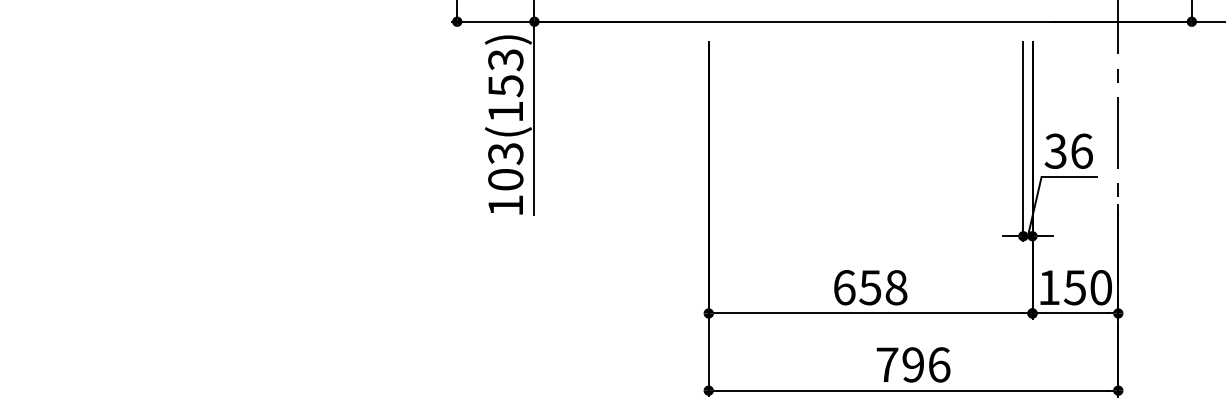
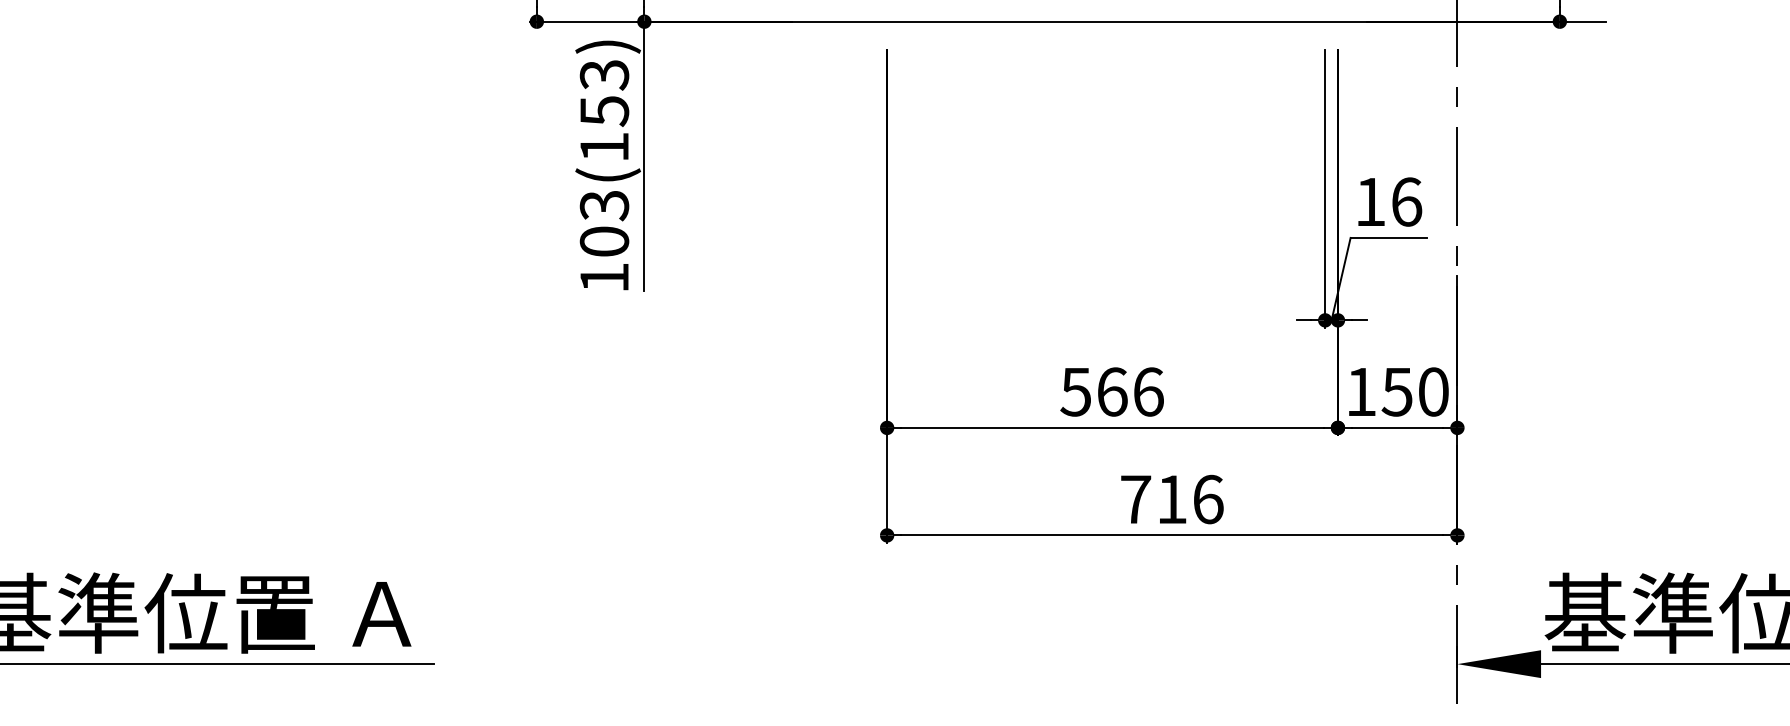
text: (1055, 150) -> (1369, 201), 36 -> 16
text: (869, 287) -> (1111, 391), 658 -> 566
text: (912, 364) -> (1171, 499), 796 -> 716

